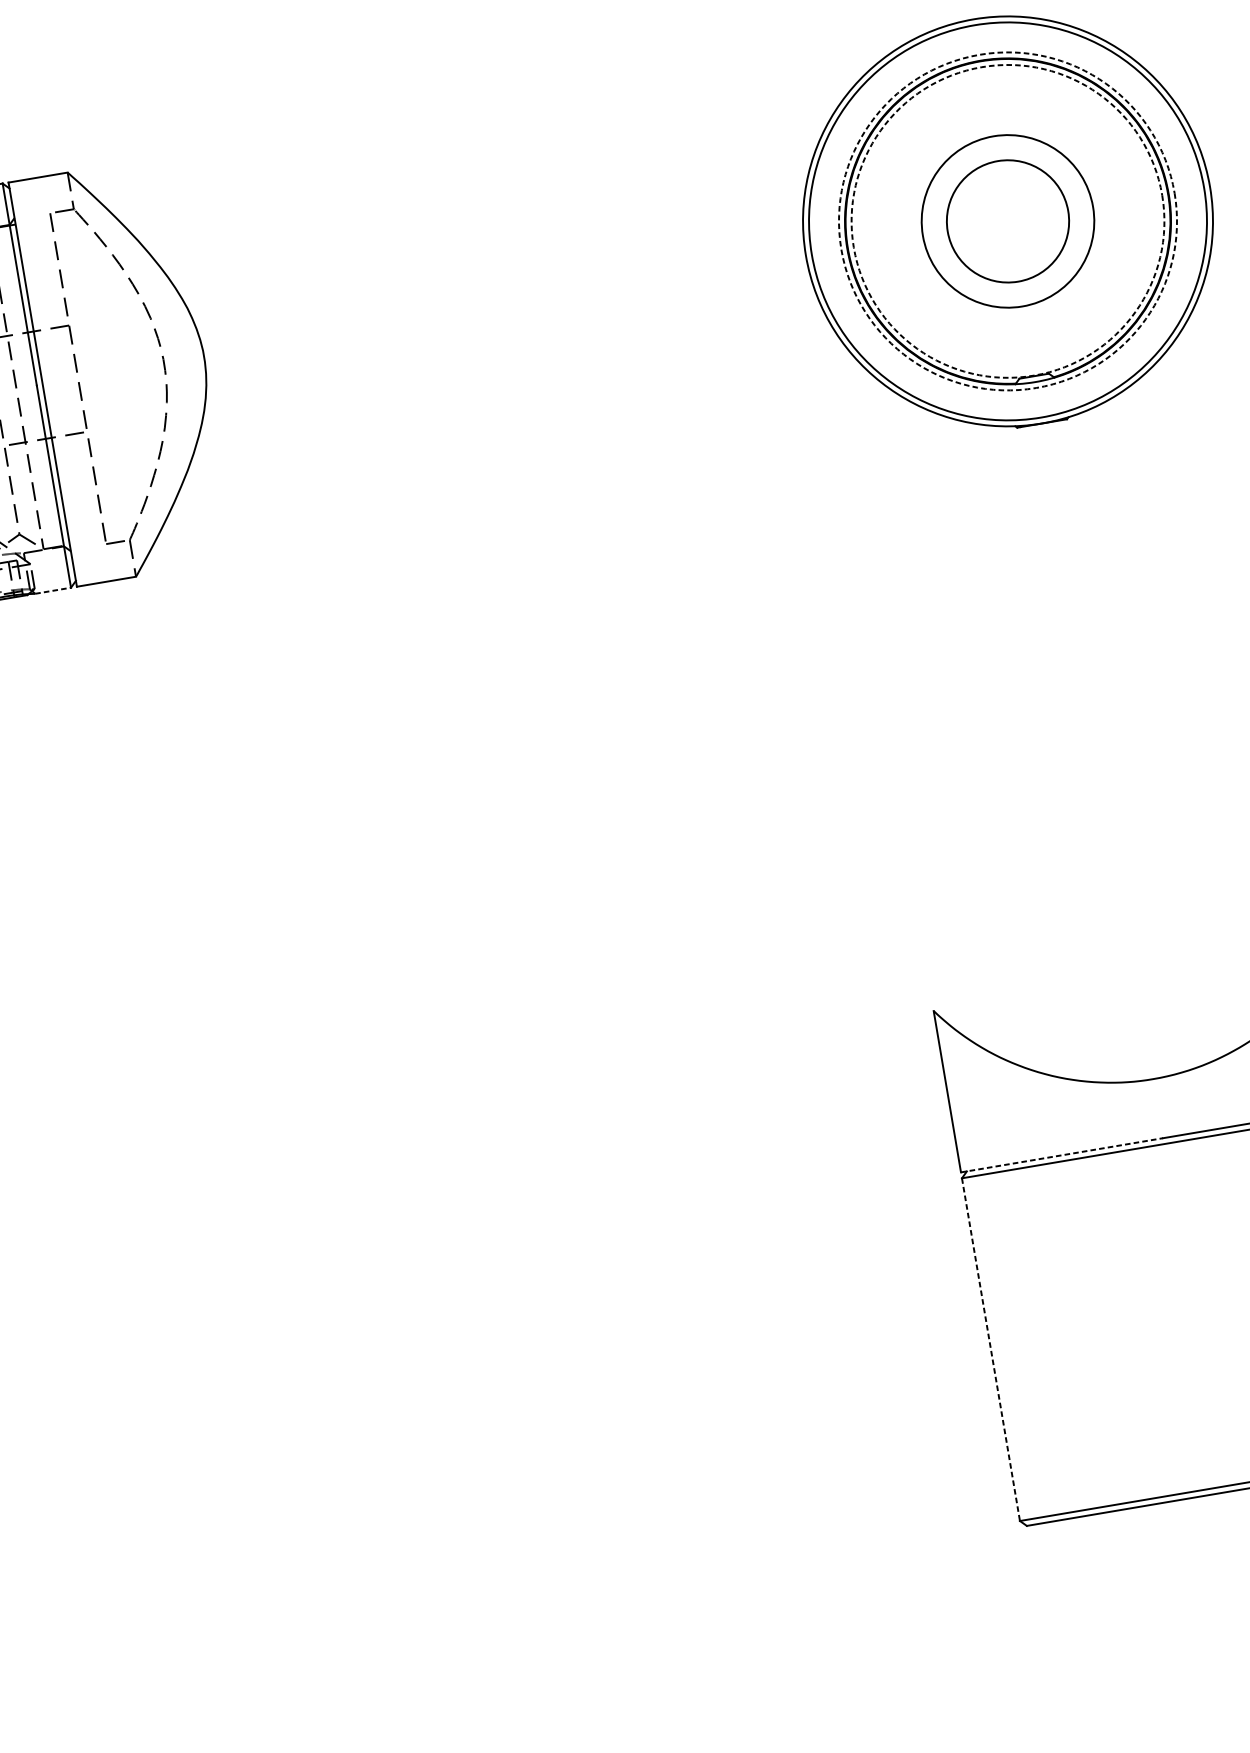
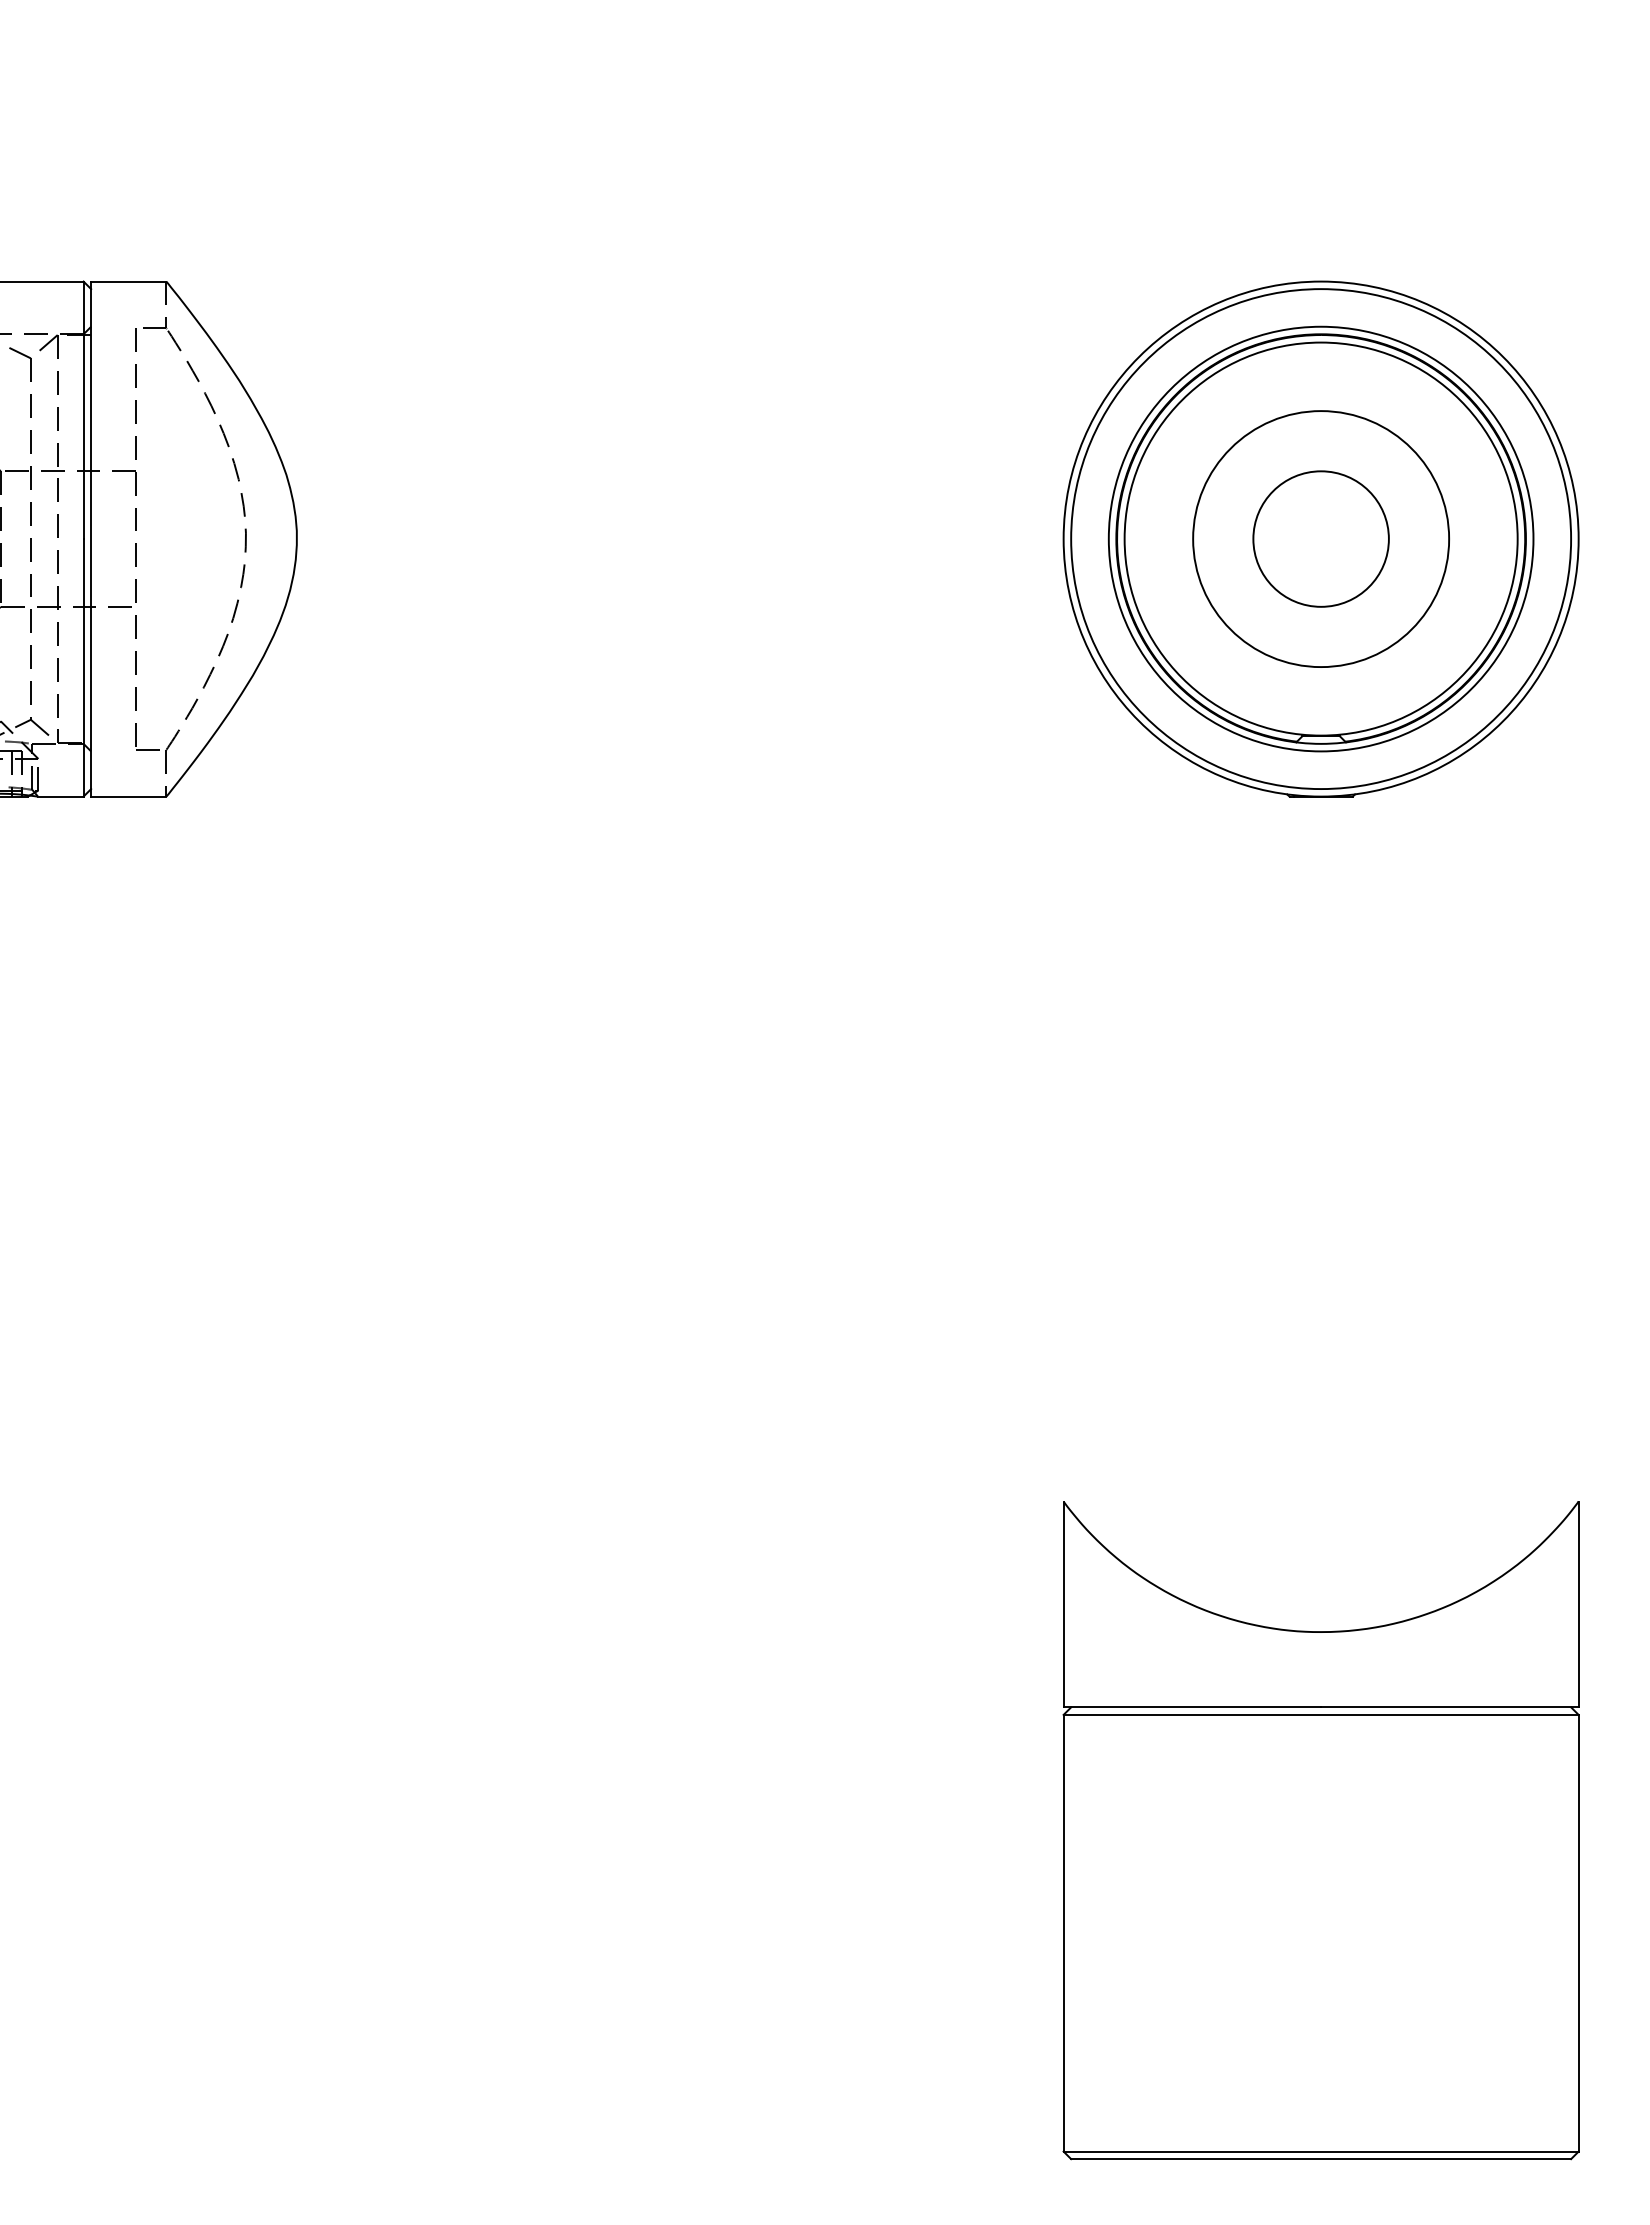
circle: (1007, 221) -> (1320, 538), dashed -> solid
circle: (1007, 221) -> (1320, 538), dashed -> solid
circle: (1007, 221) -> (1320, 538), size x0.62
circle: (1008, 221) -> (1321, 539), size x1.67
line: (52, 590) -> (60, 796), dashed -> solid
line: (1062, 1155) -> (1192, 1707), dashed -> solid
line: (990, 1349) -> (1063, 1933), dashed -> solid

